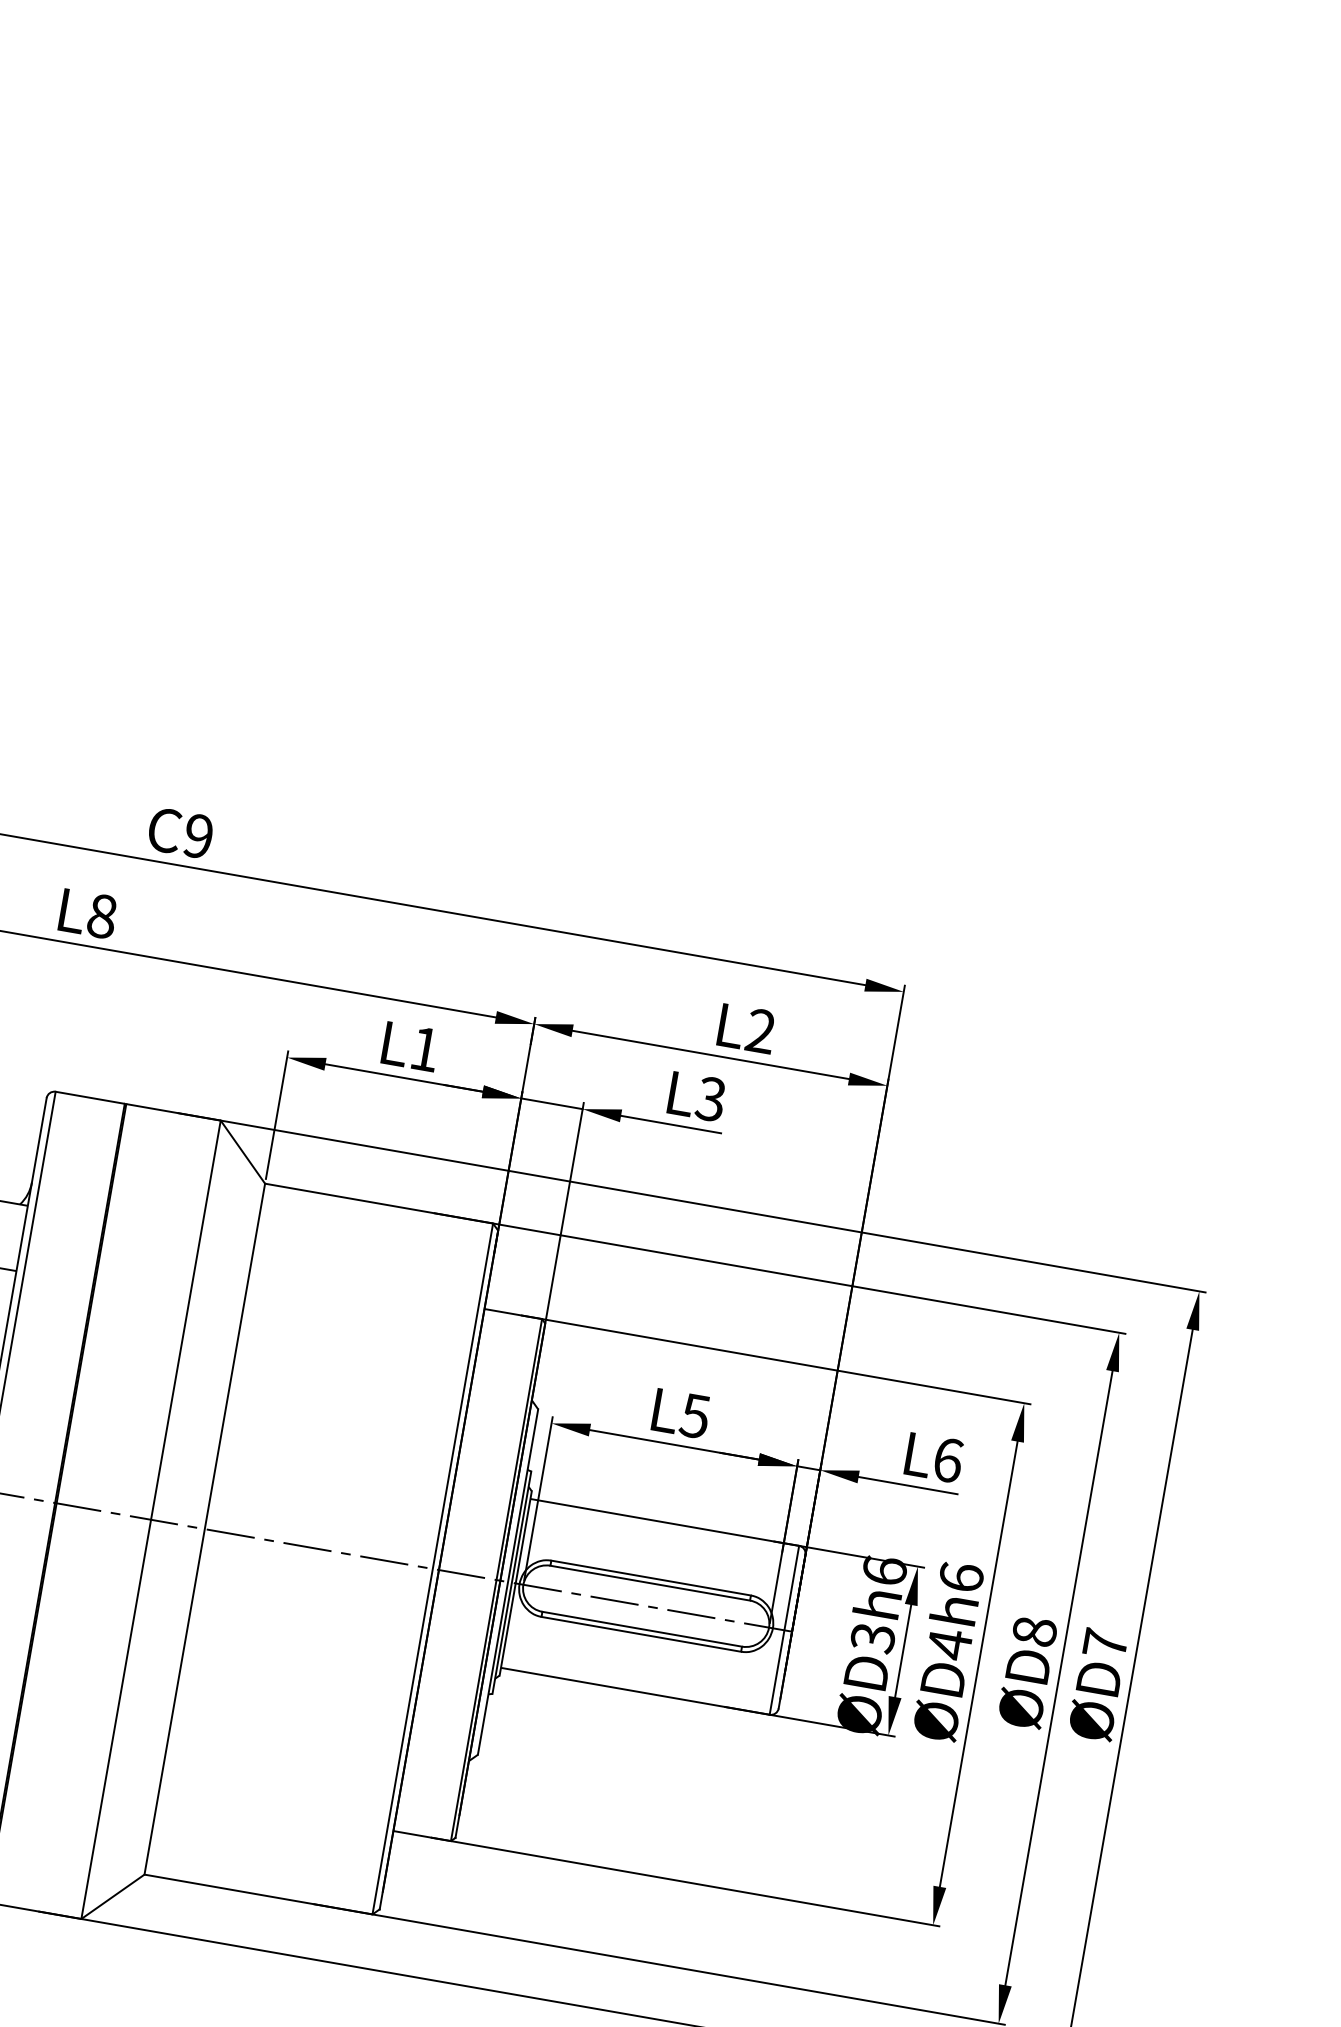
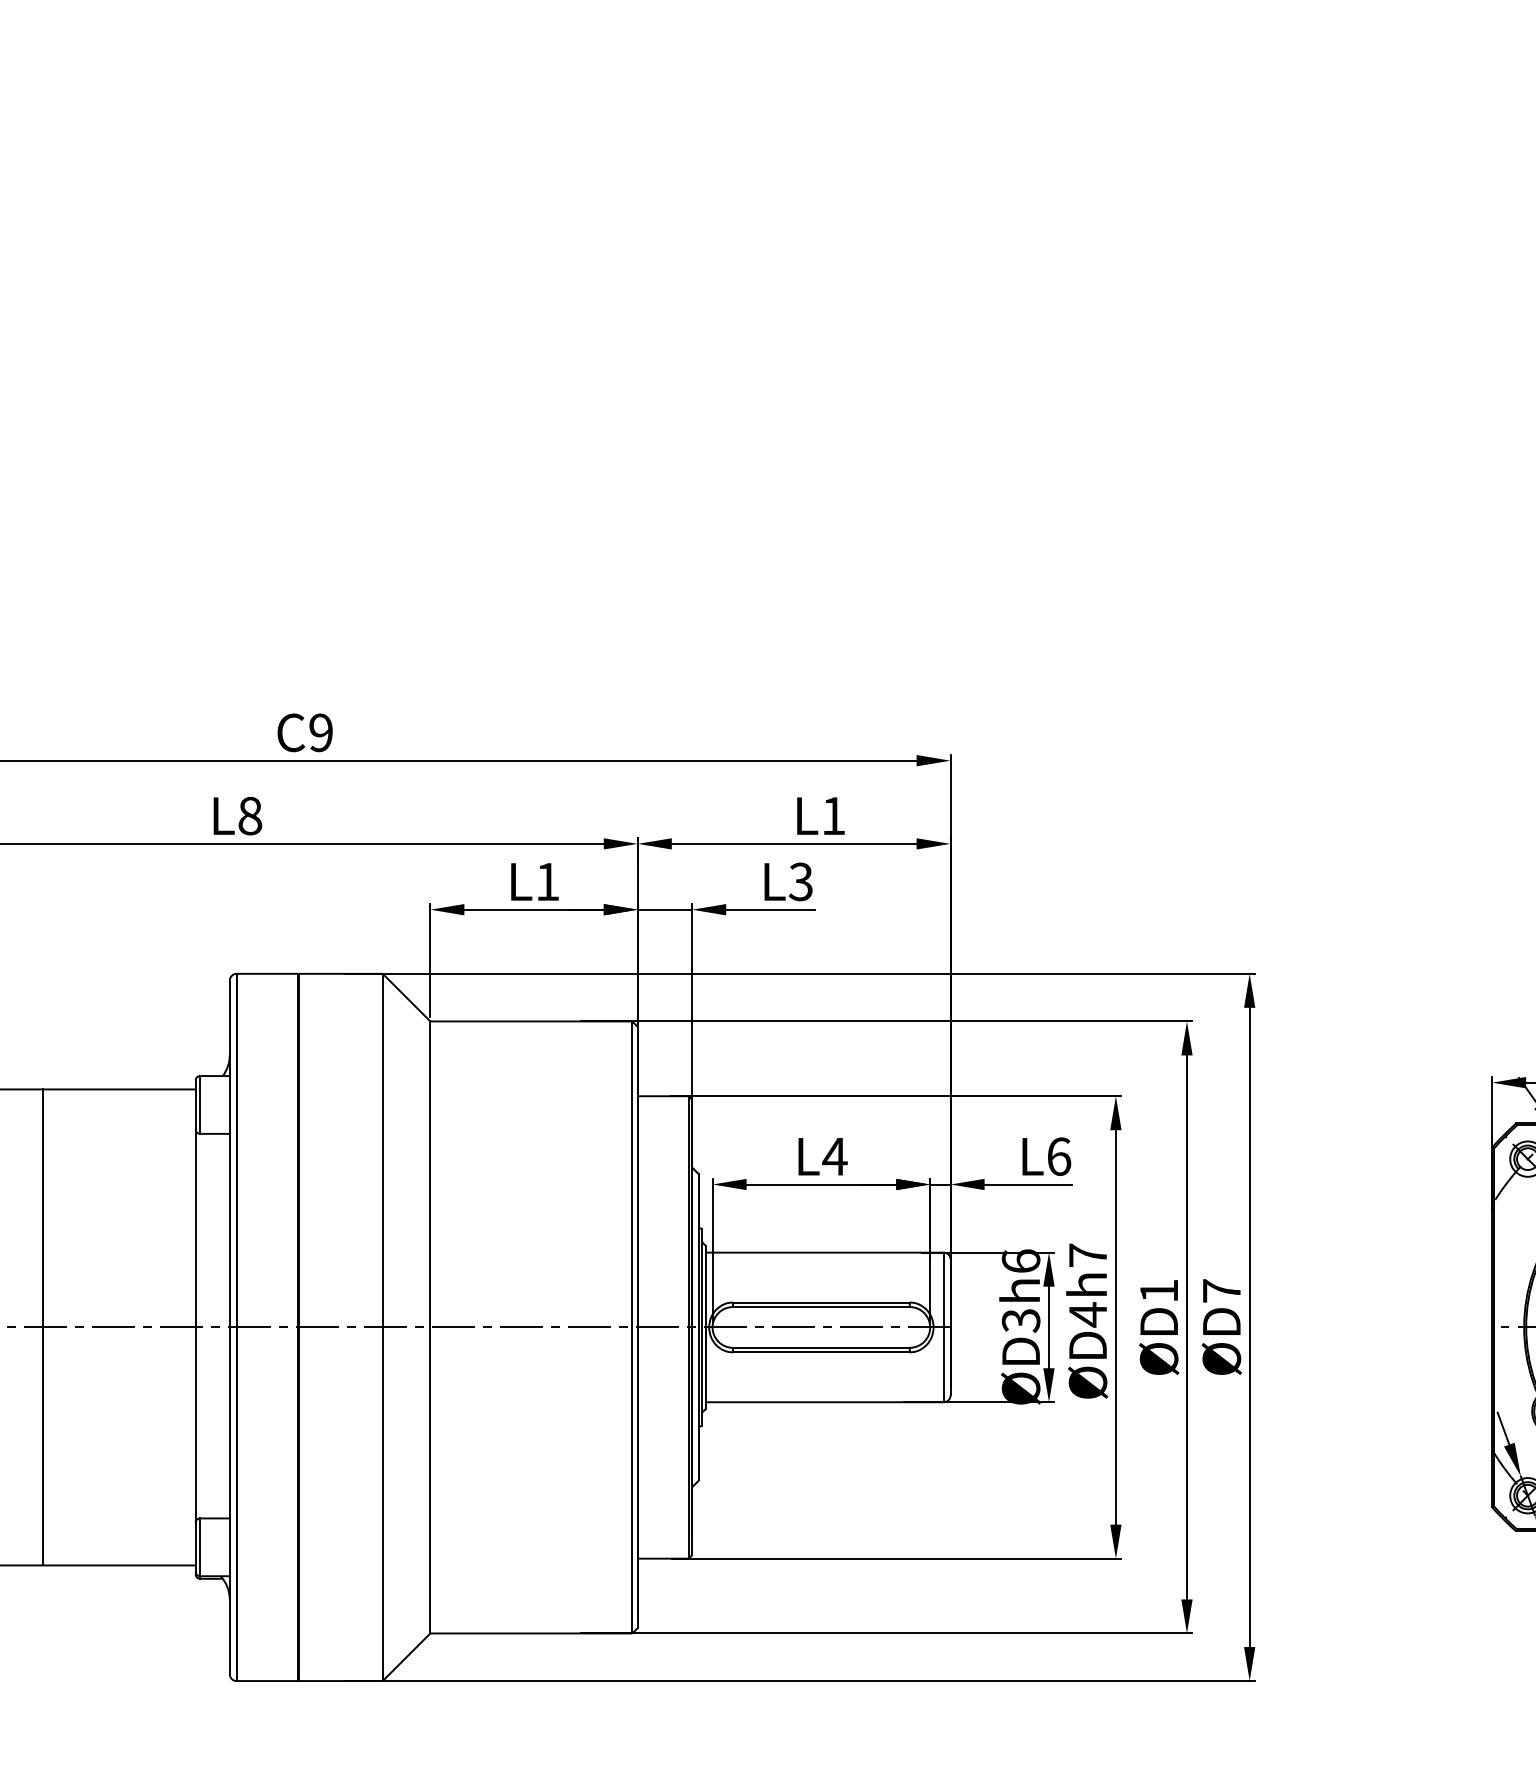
text: (760, 1030) -> (833, 815), L2 -> L1
text: (694, 1415) -> (834, 1156), L5 -> L4
text: (961, 1576) -> (1087, 1254), D4h6 -> D4h7
text: (1035, 1631) -> (1159, 1290), D8 -> D1

